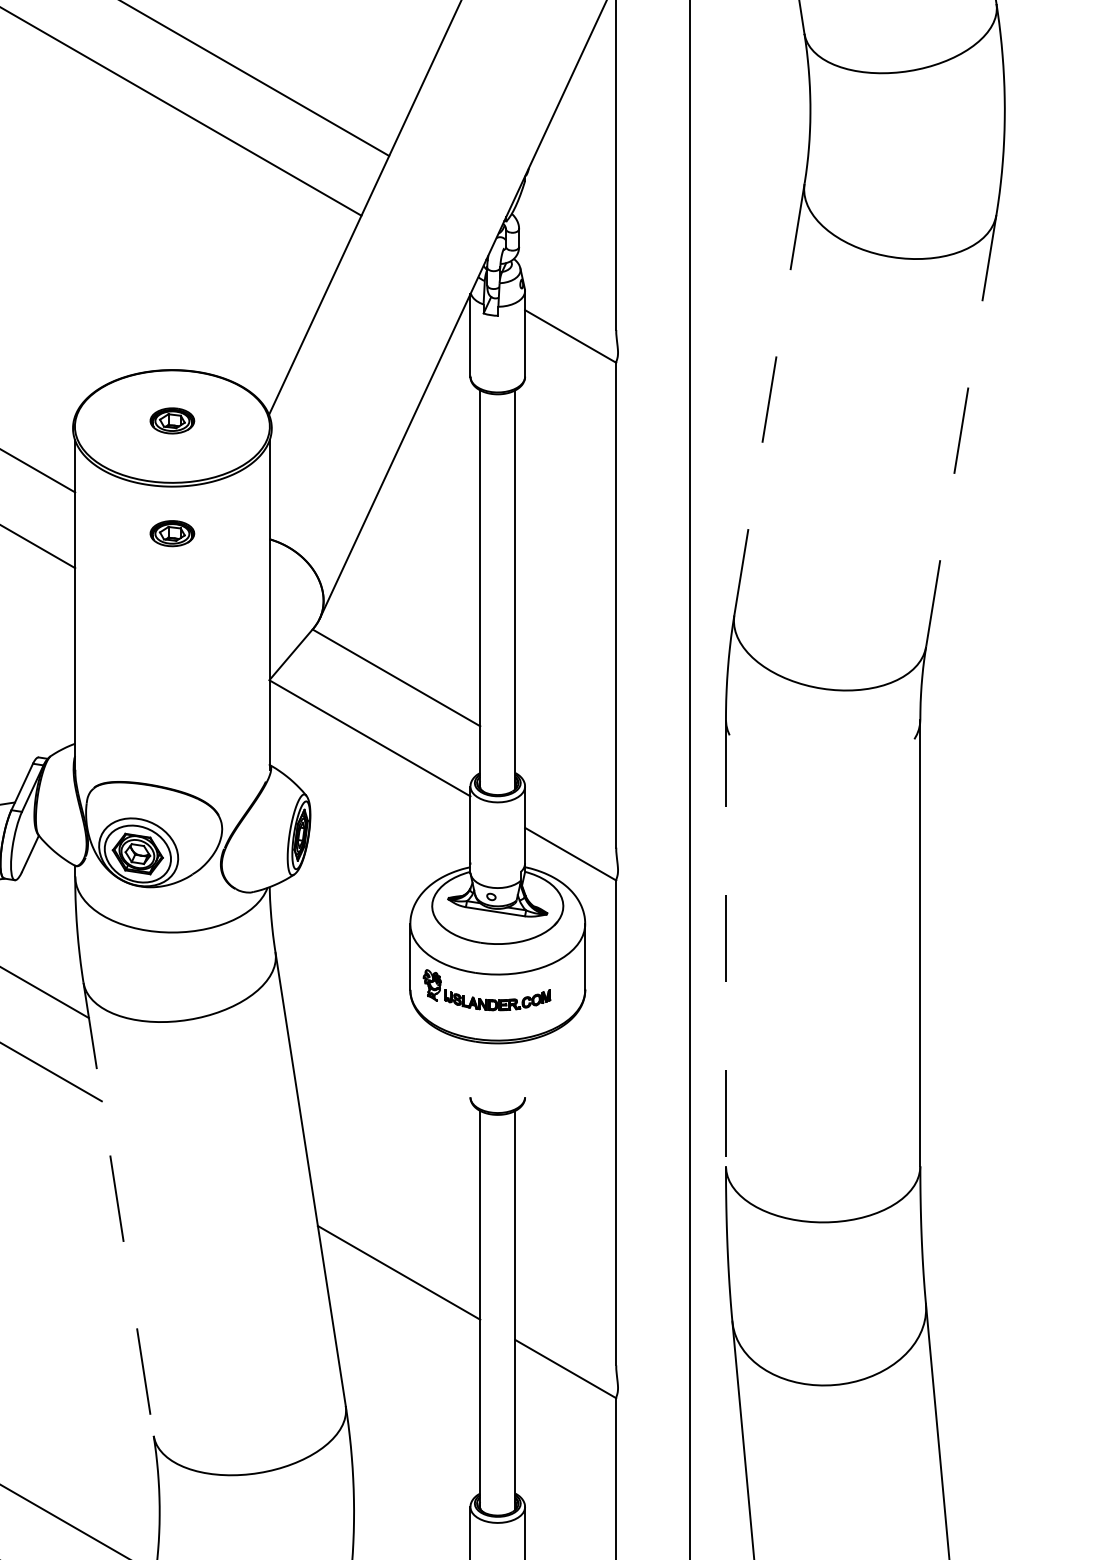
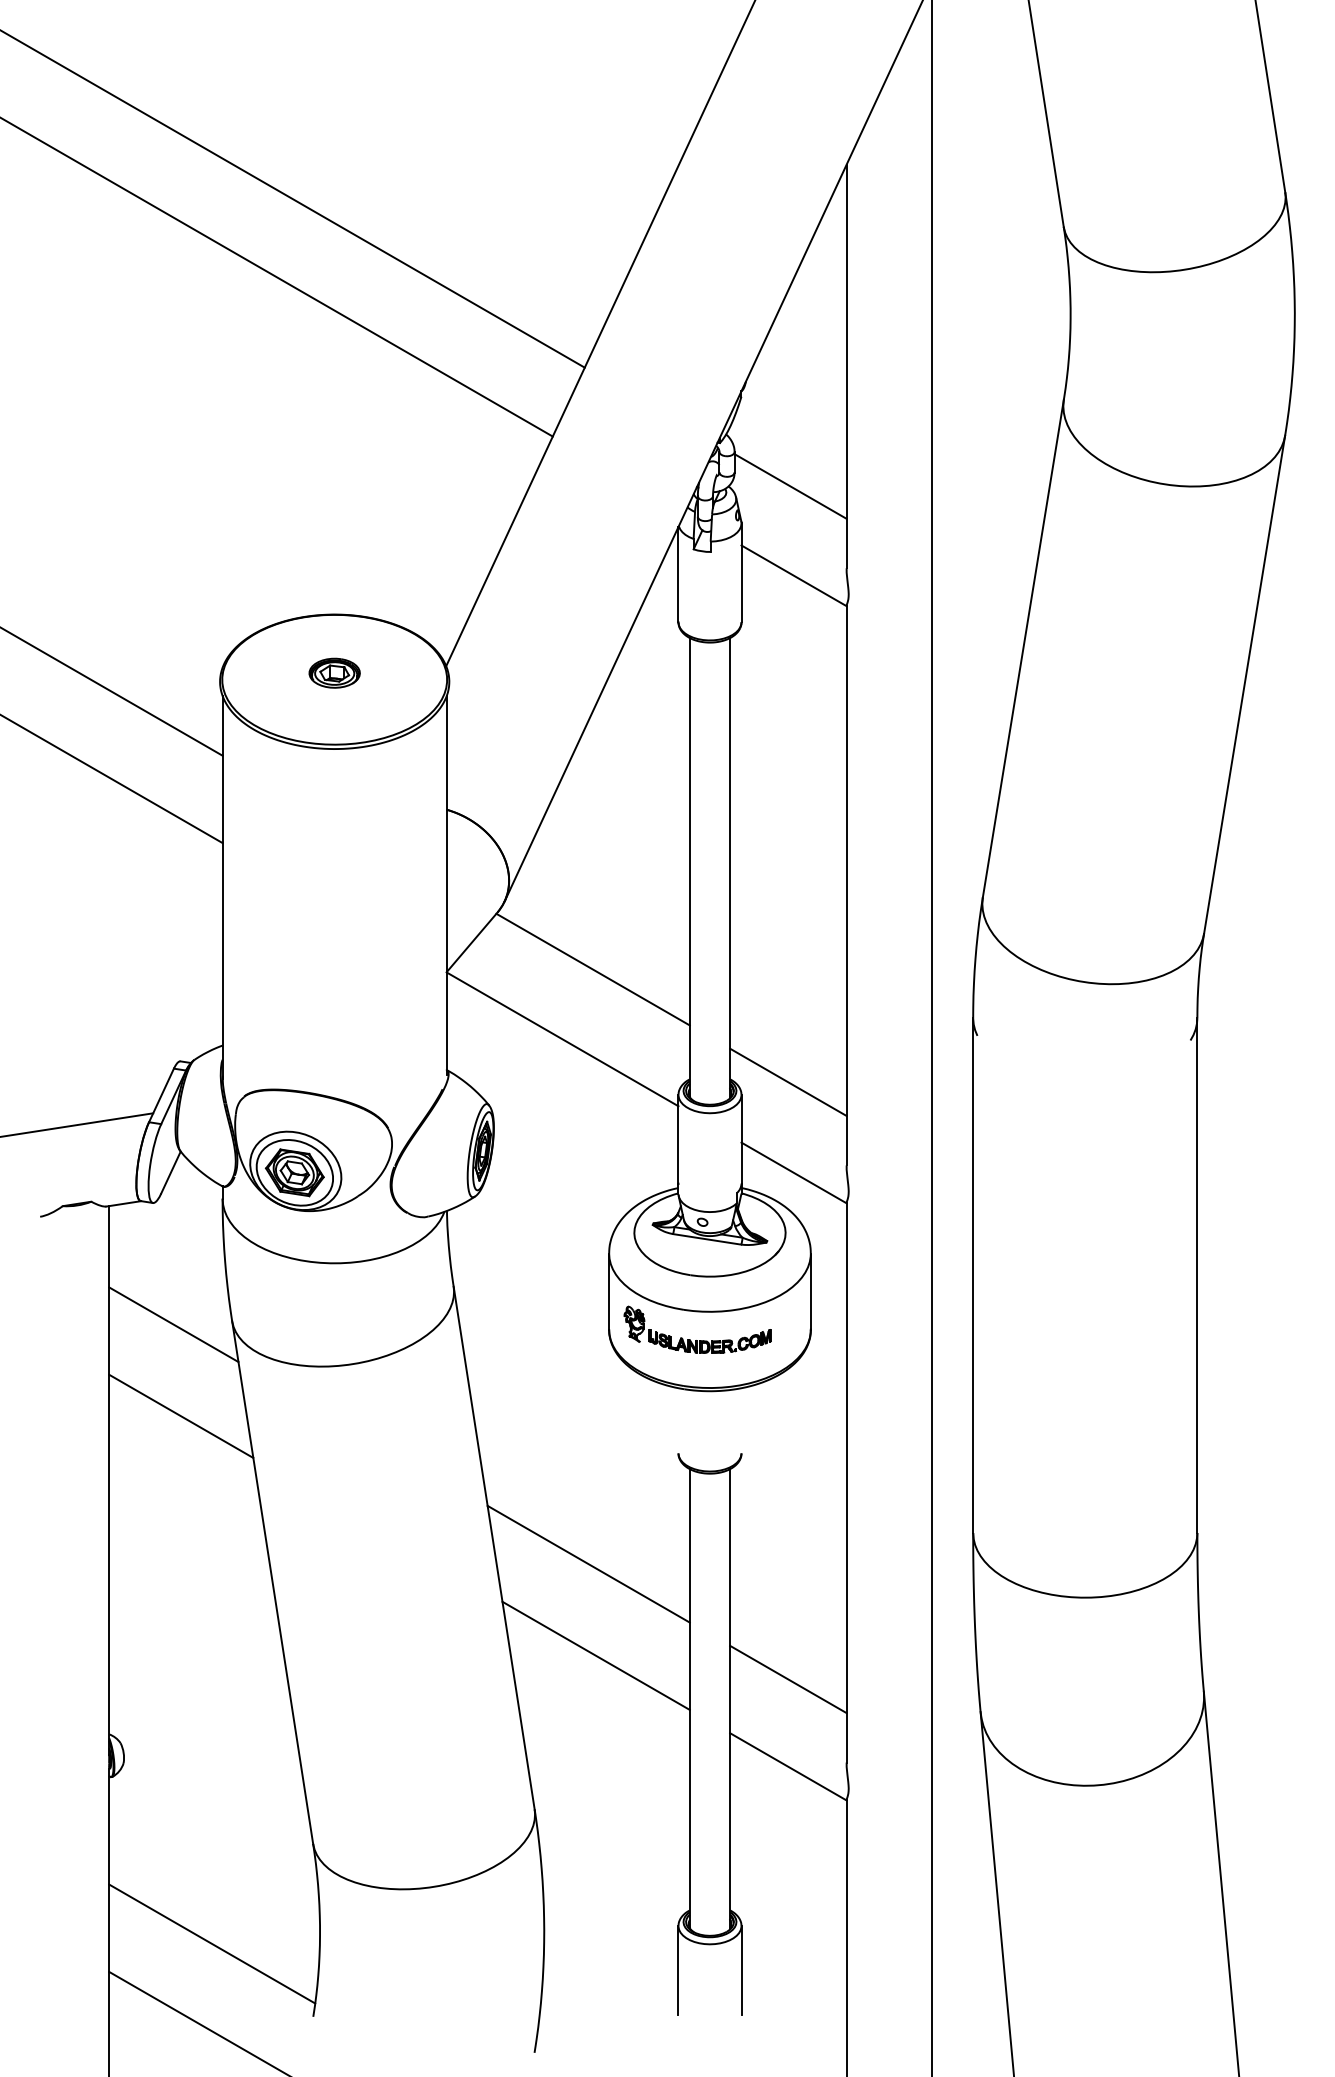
line: (567, 259) -> (790, 486), added
line: (769, 400) -> (1023, 649), dashed -> solid
line: (961, 430) -> (1244, 684), dashed -> solid
part: (172, 532) -> (334, 802), removed
line: (565, 774) -> (788, 1081), added
line: (726, 943) -> (973, 1276), dashed -> solid
line: (392, 1192) -> (588, 1563), added
line: (118, 1210) -> (272, 1583), dashed -> solid
line: (565, 1293) -> (788, 1679), added

